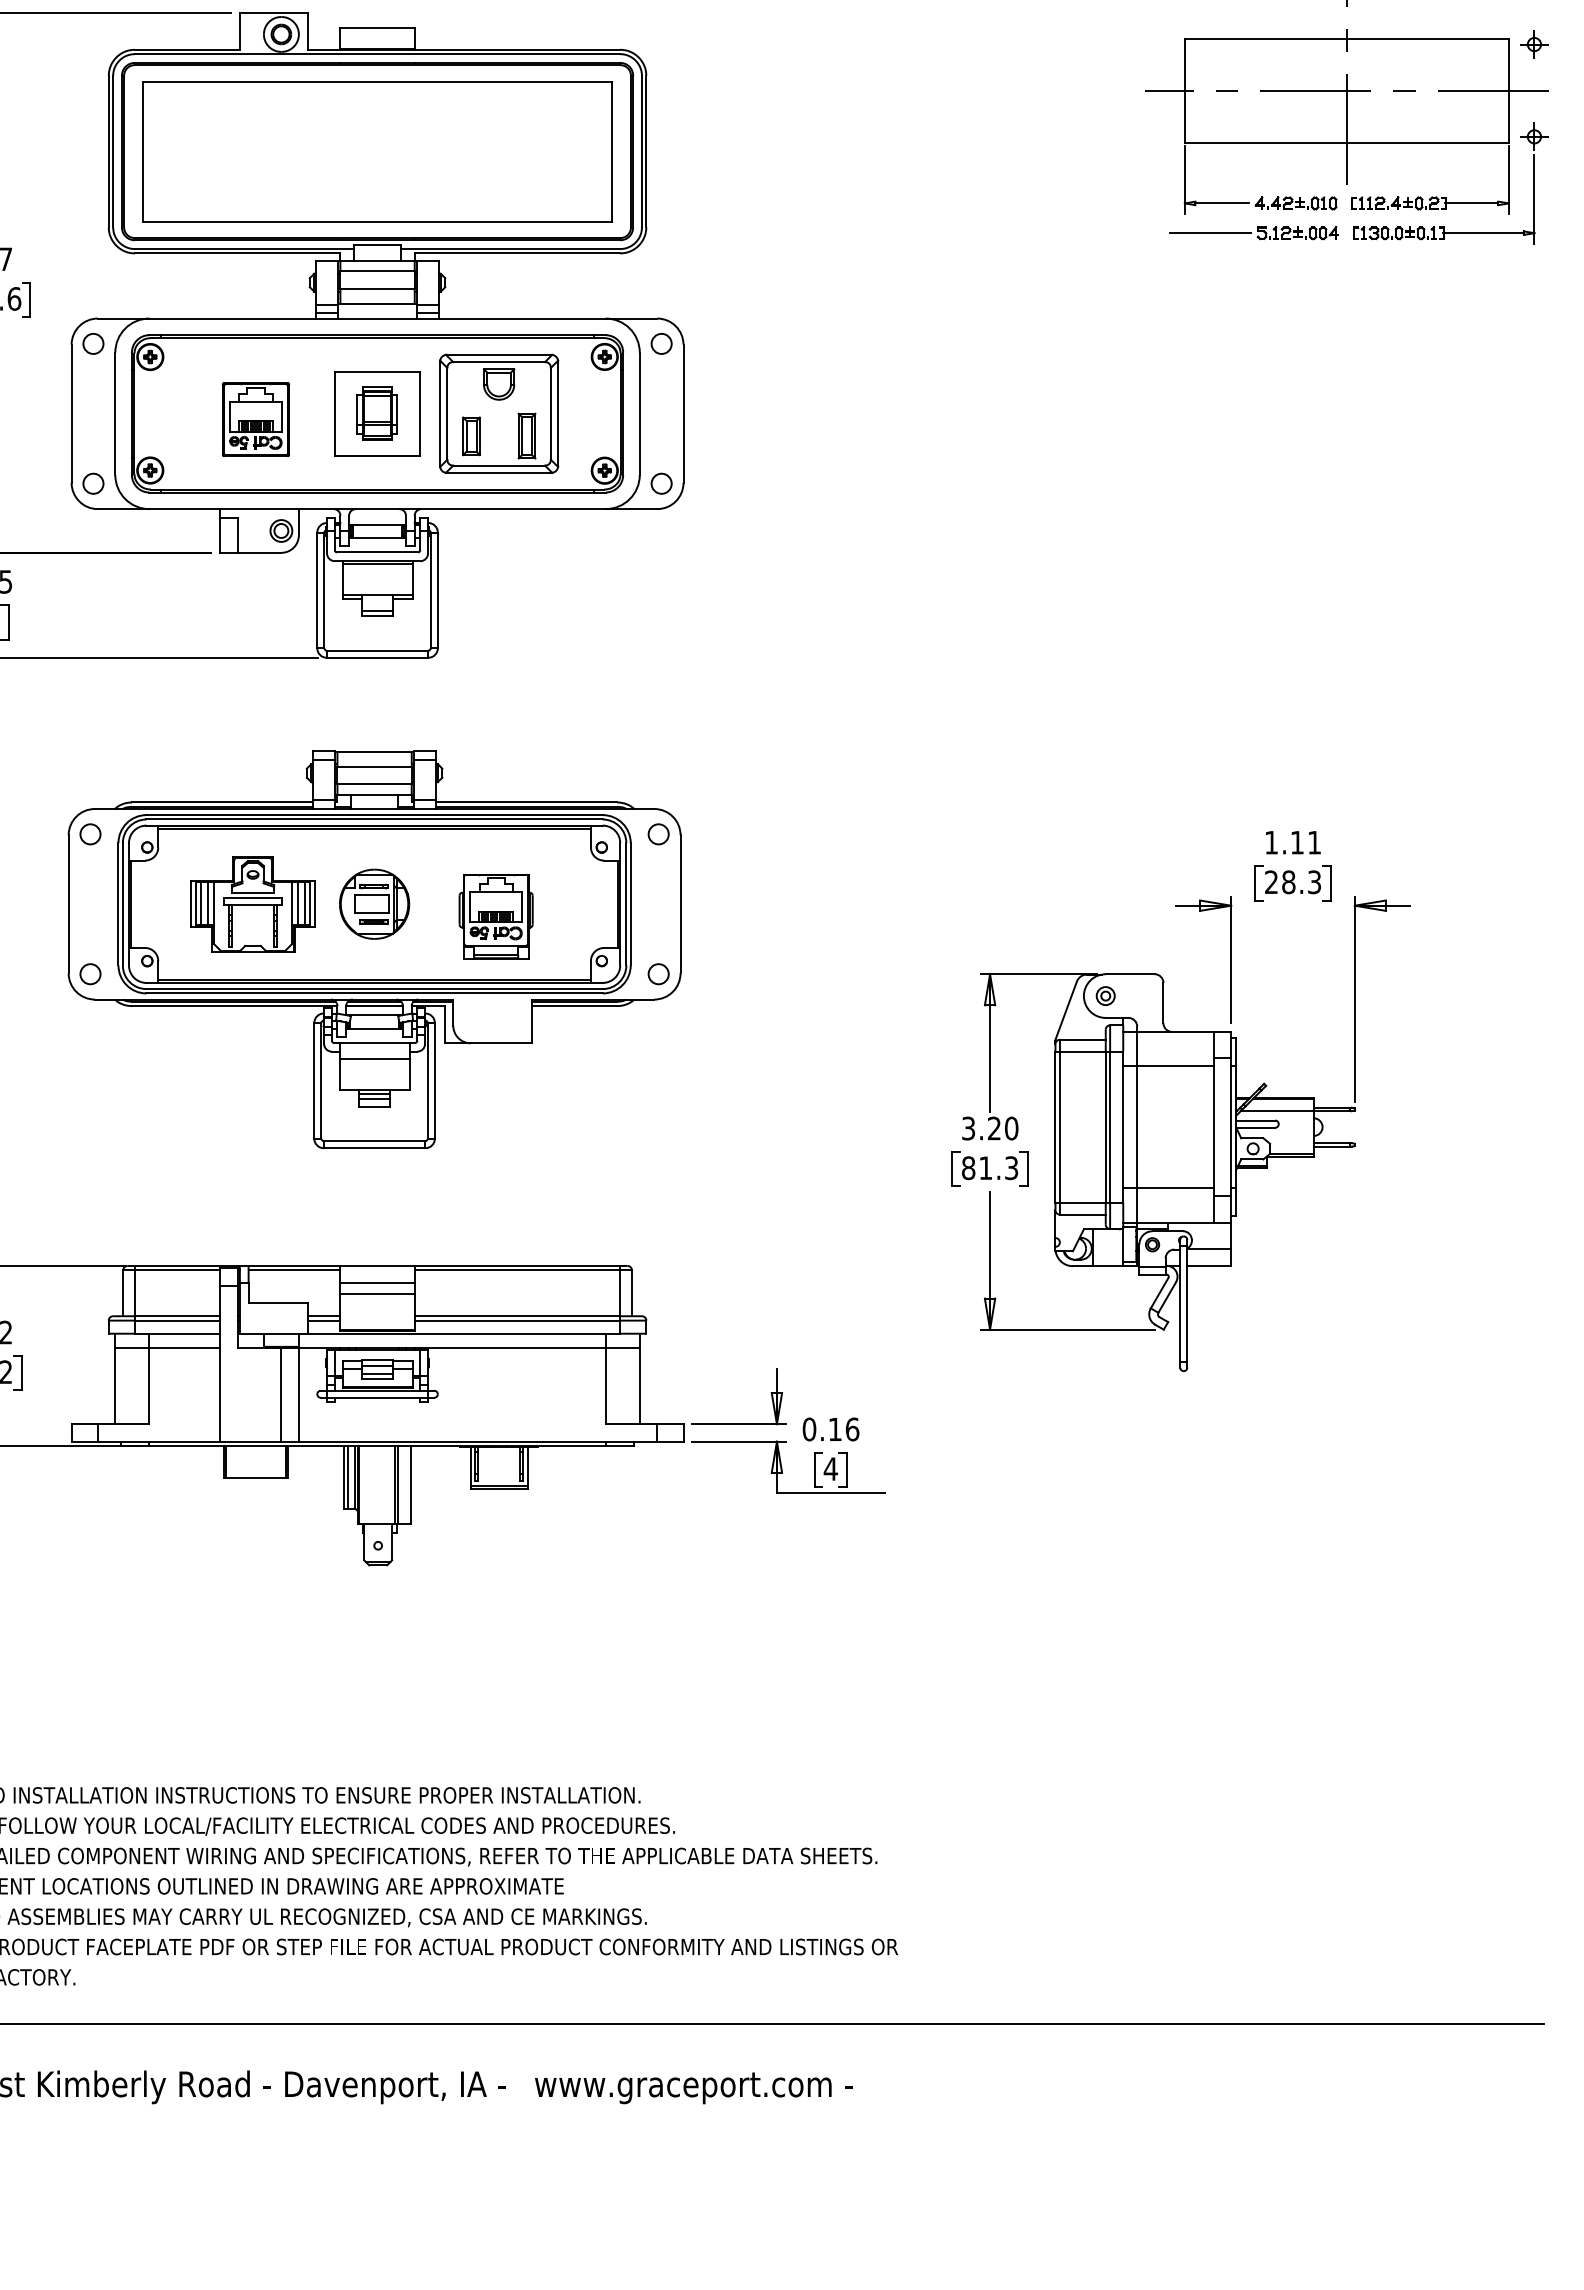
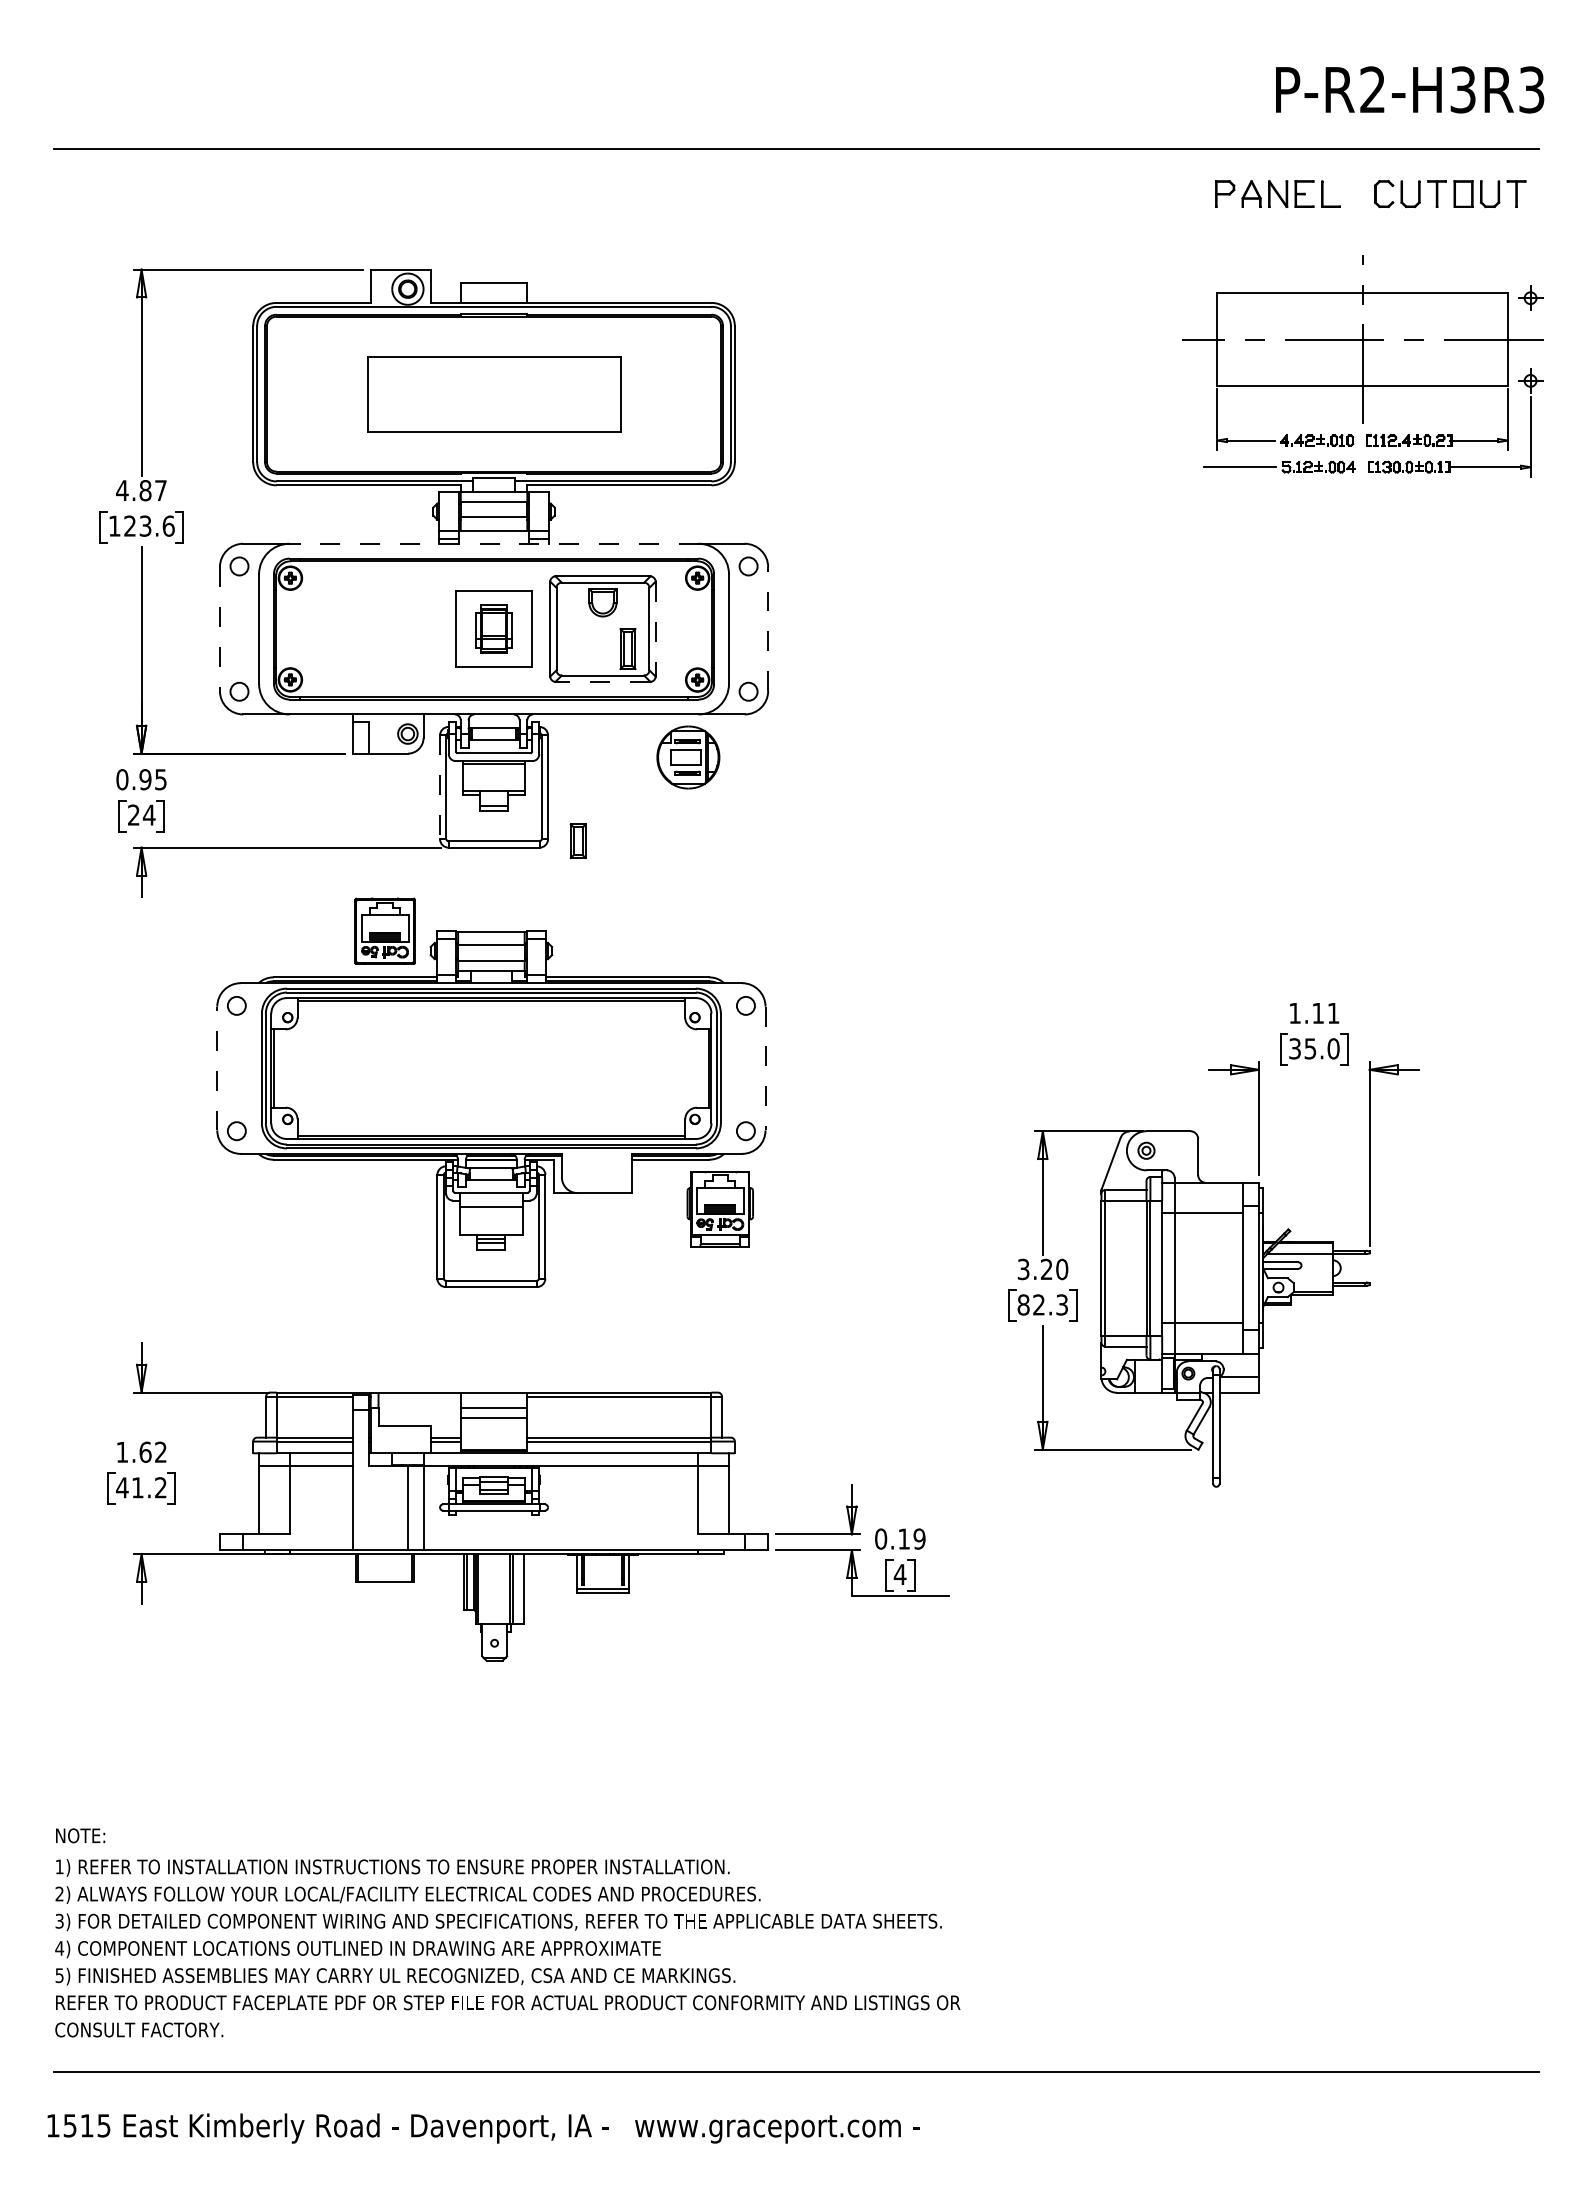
part: (378, 151) -> (494, 394), size x0.6
line: (376, 318) -> (493, 543), solid -> dashed
line: (71, 414) -> (219, 629), solid -> dashed
line: (557, 414) -> (655, 629), solid -> dashed
line: (683, 414) -> (768, 629), solid -> dashed
part: (255, 418) -> (384, 930), moved
part: (470, 436) -> (577, 841), moved
line: (498, 472) -> (602, 681), solid -> dashed
line: (317, 590) -> (440, 787), solid -> dashed
text: (1293, 881) -> (1314, 1048), 28.3 -> 35.0
line: (68, 904) -> (217, 1068), solid -> dashed
part: (253, 904) -> (382, 1068), removed
part: (374, 904) -> (688, 757), moved
line: (680, 904) -> (765, 1068), solid -> dashed
part: (495, 916) -> (719, 1209), moved
text: (985, 1167) -> (1038, 1304), 81.3 -> 82.3
line: (294, 1270) -> (419, 1396), removed
text: (852, 1428) -> (919, 1538), 0.16 -> 0.19

